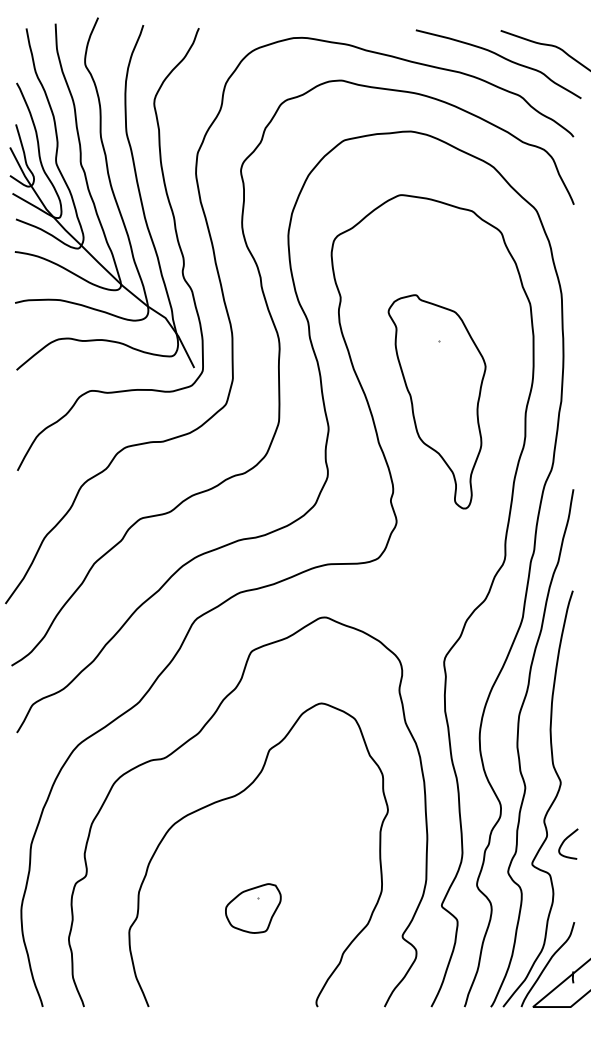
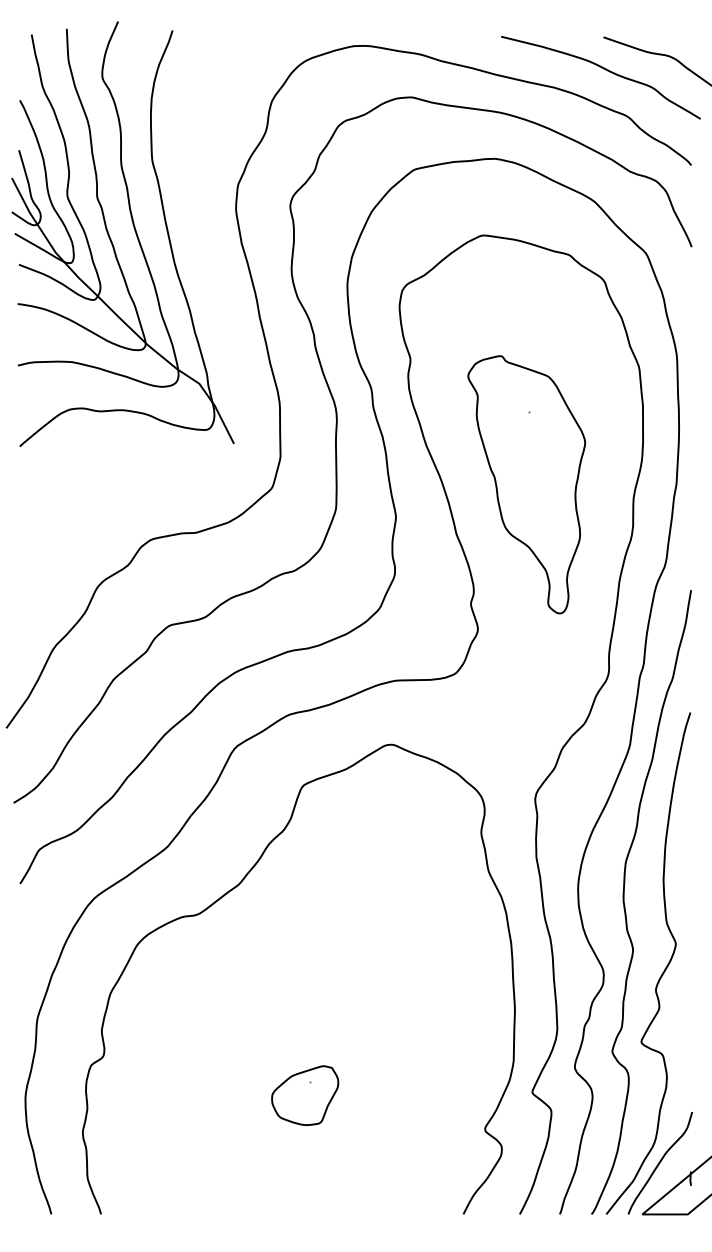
curve: (176, 238) -> (212, 287), removed
curve: (234, 797) -> (282, 961), removed
curve: (564, 842) -> (680, 1015), removed

